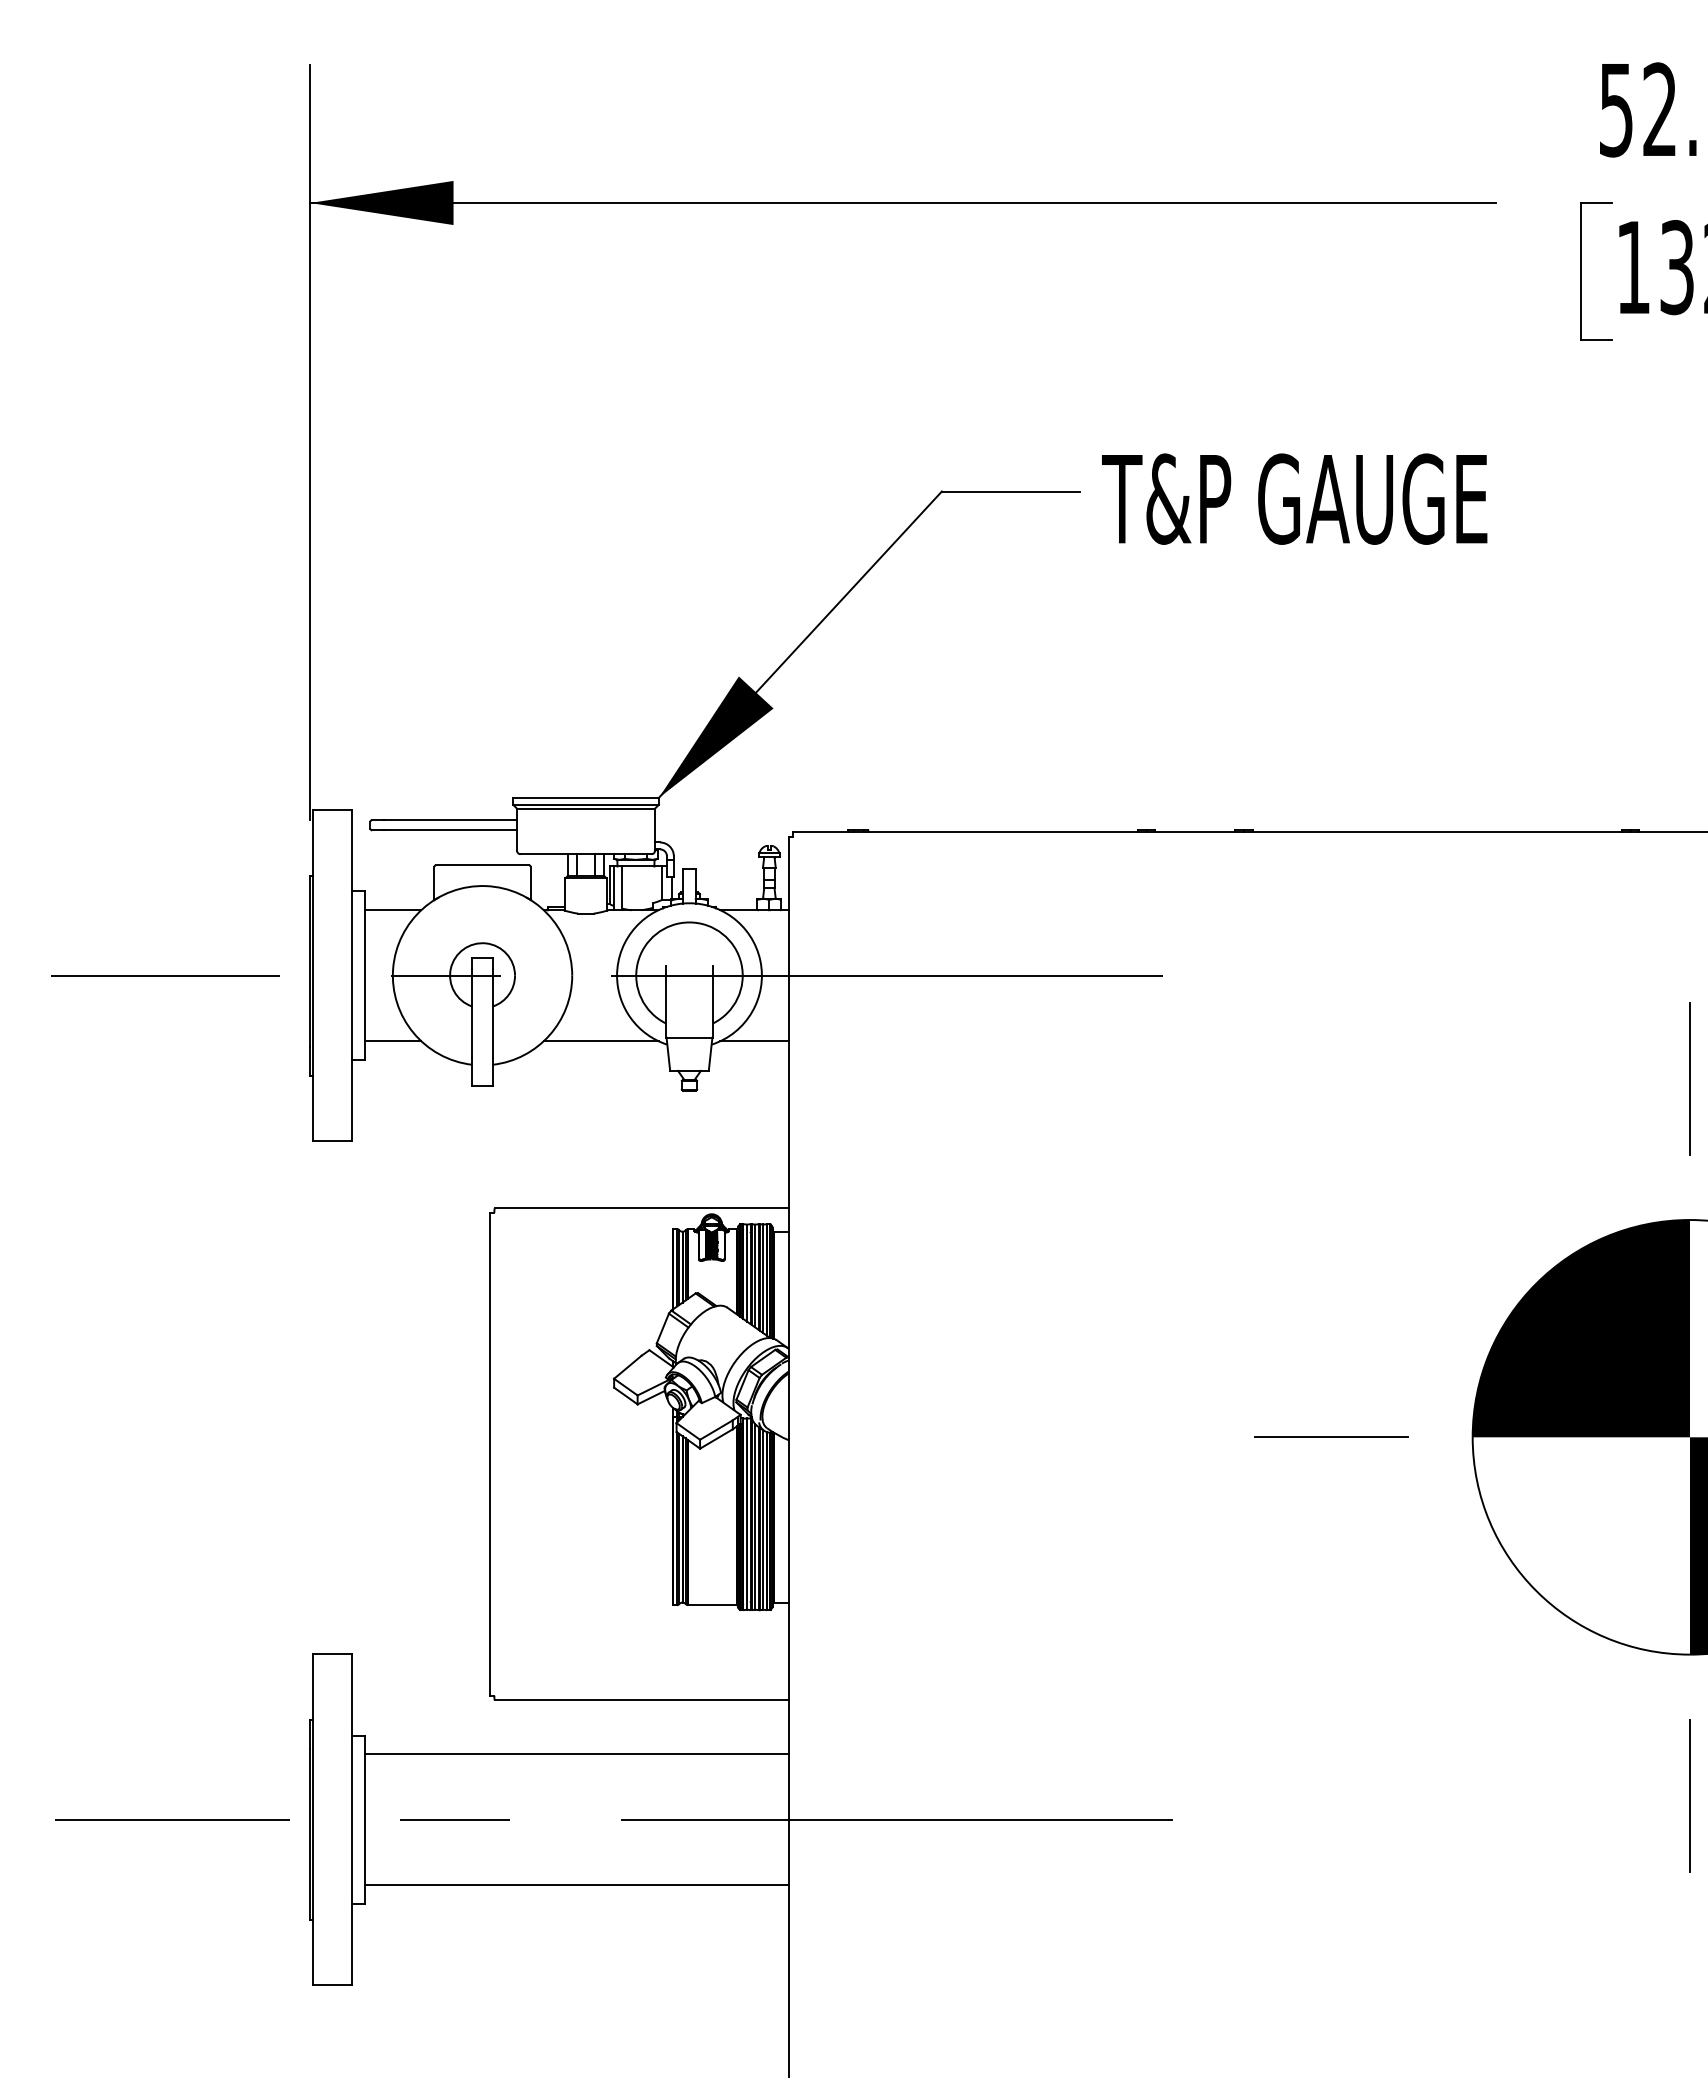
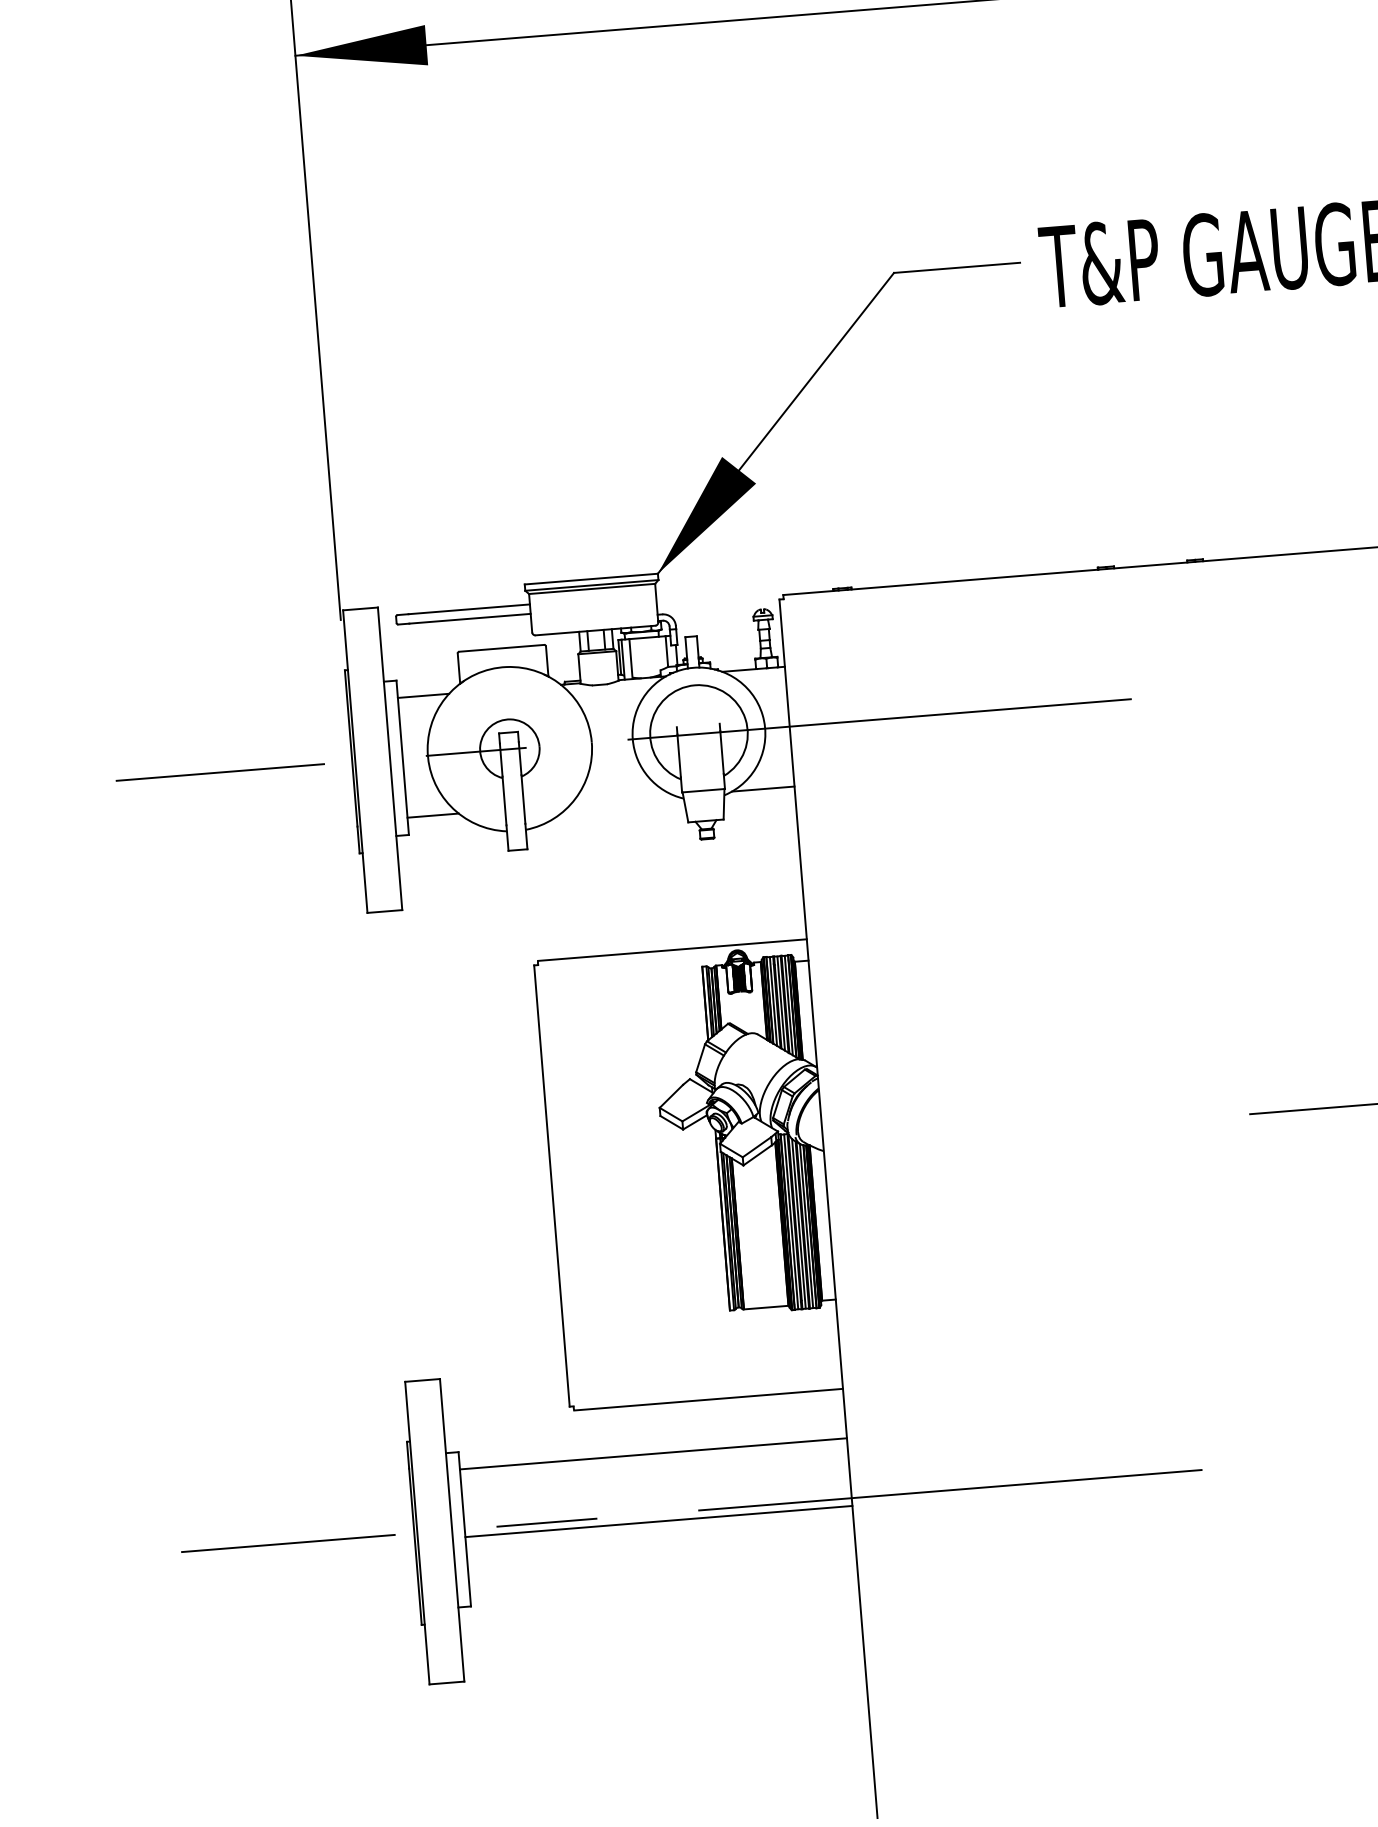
line: (600, 1041) -> (622, 800), removed
line: (576, 1885) -> (658, 1521), moved

